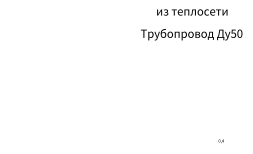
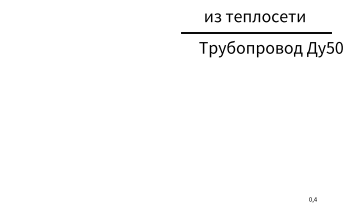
text: (191, 12) -> (254, 17), moved
line: (181, 23) -> (256, 33), added

